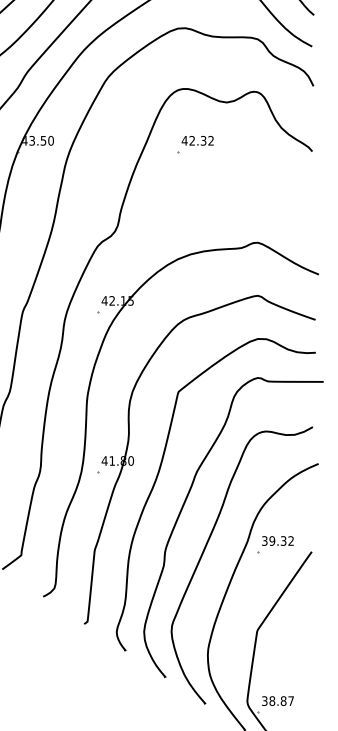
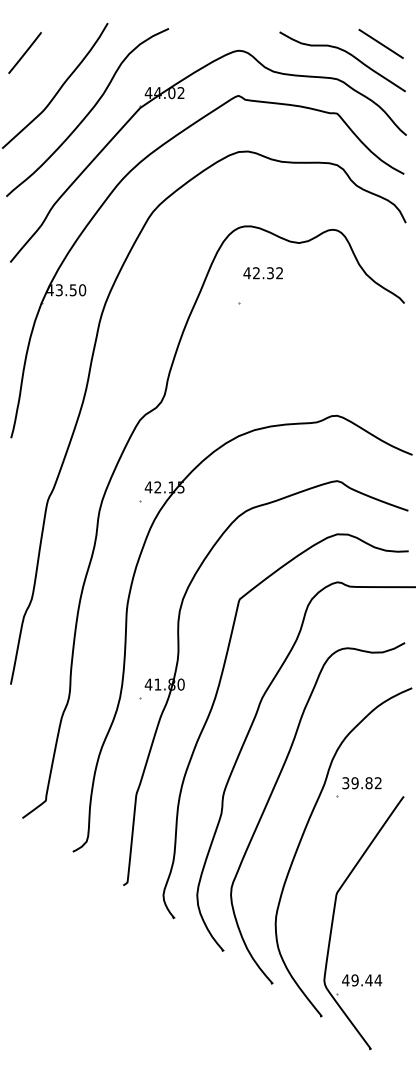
text: (197, 141) -> (262, 273), moved
text: (283, 541) -> (368, 783), 39.32 -> 39.82
text: (278, 701) -> (362, 980), 38.87 -> 49.44

